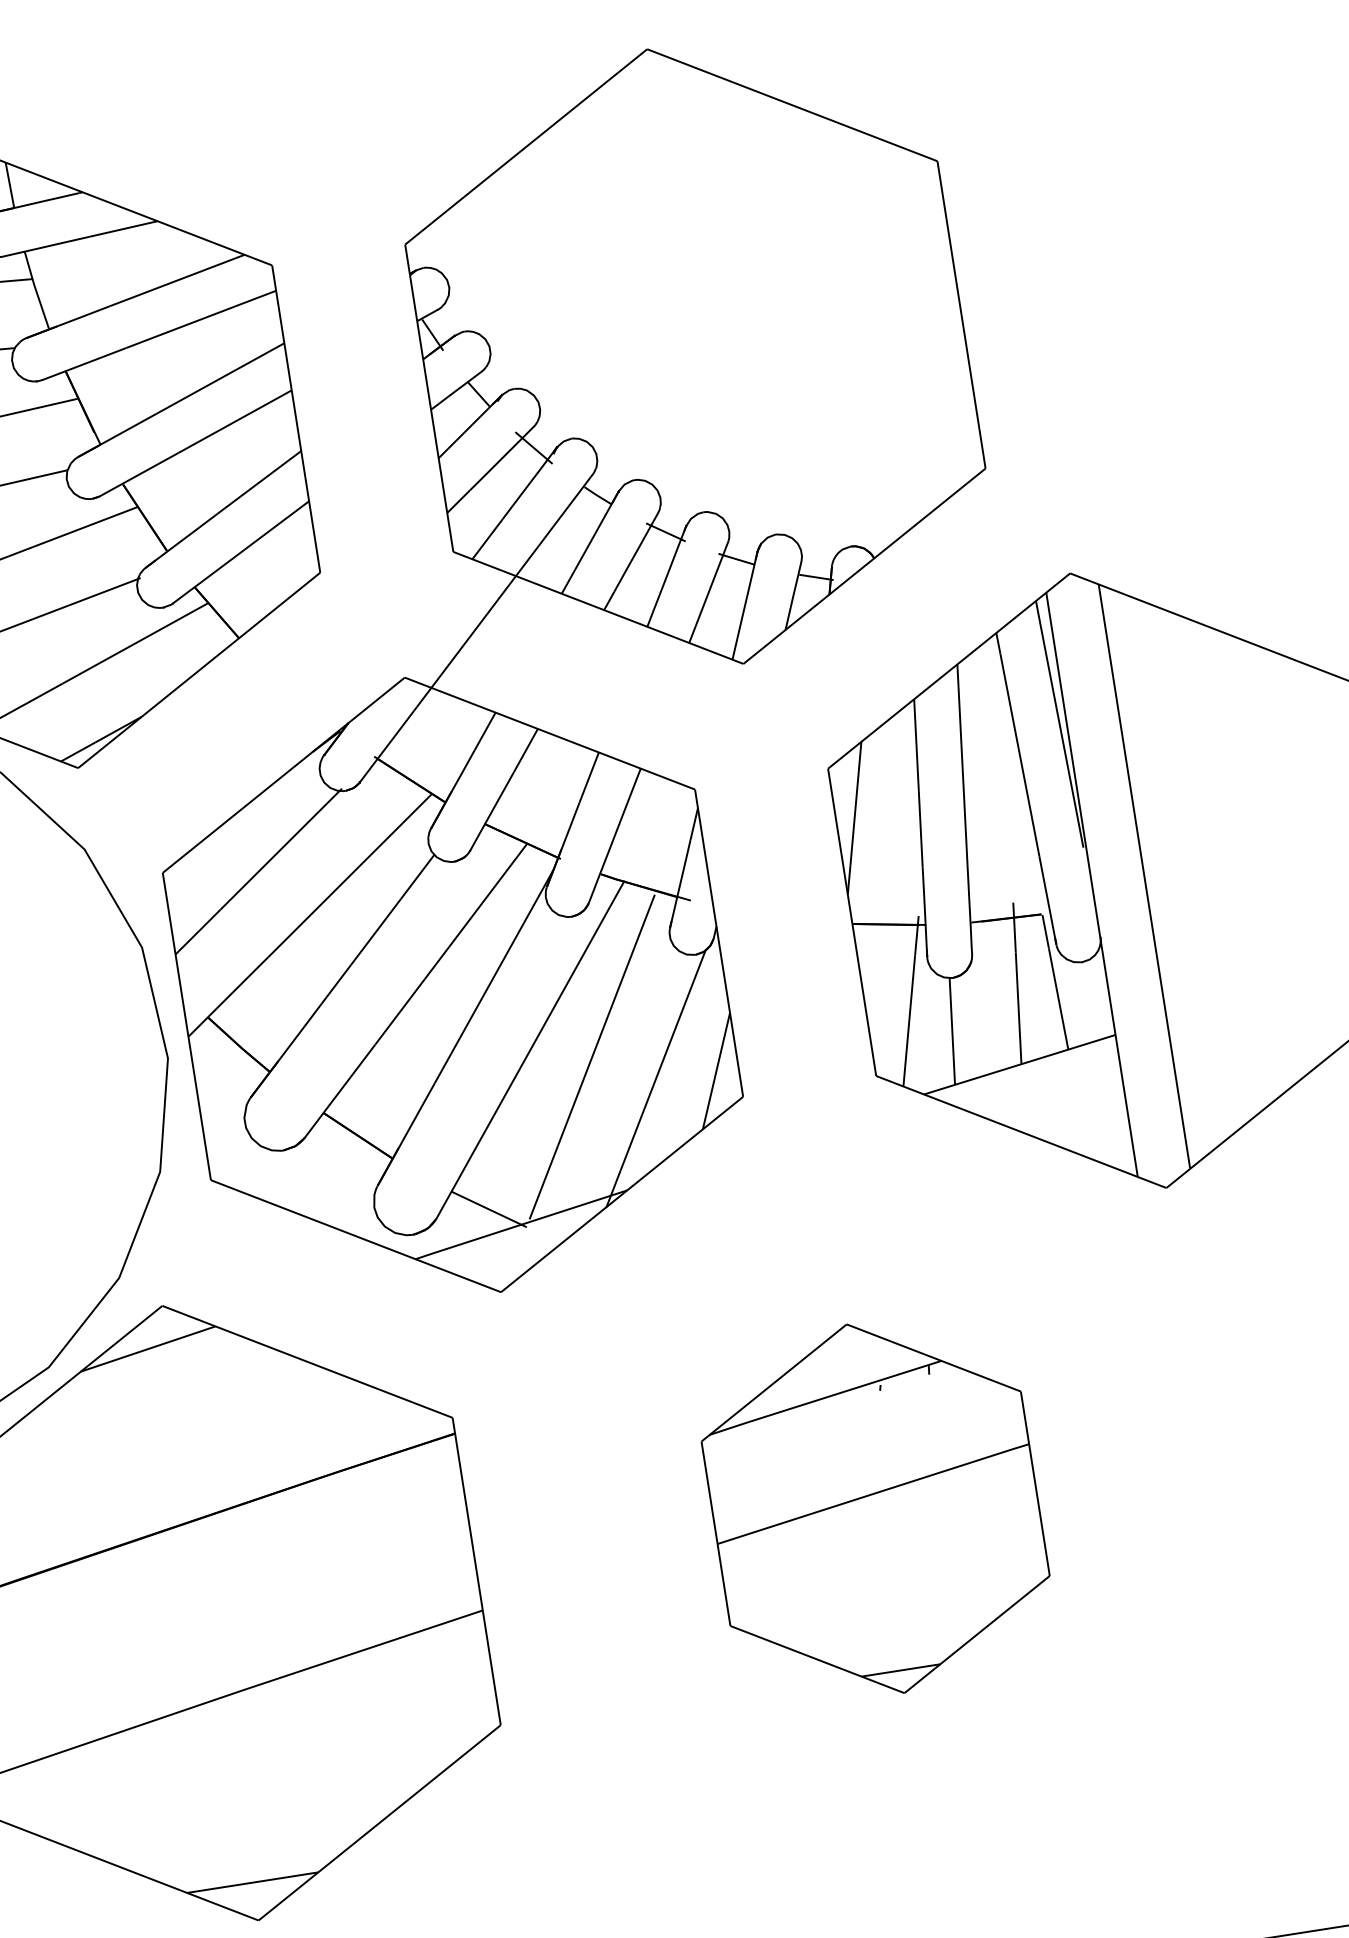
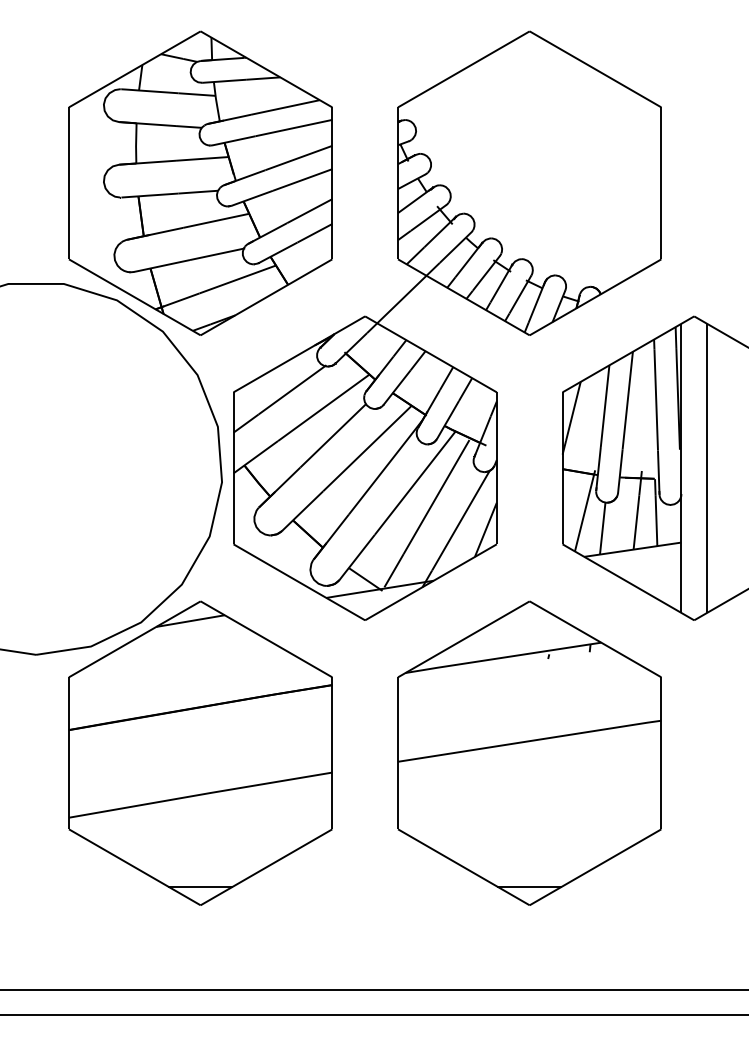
part: (875, 1507) -> (529, 752), size x1.67

